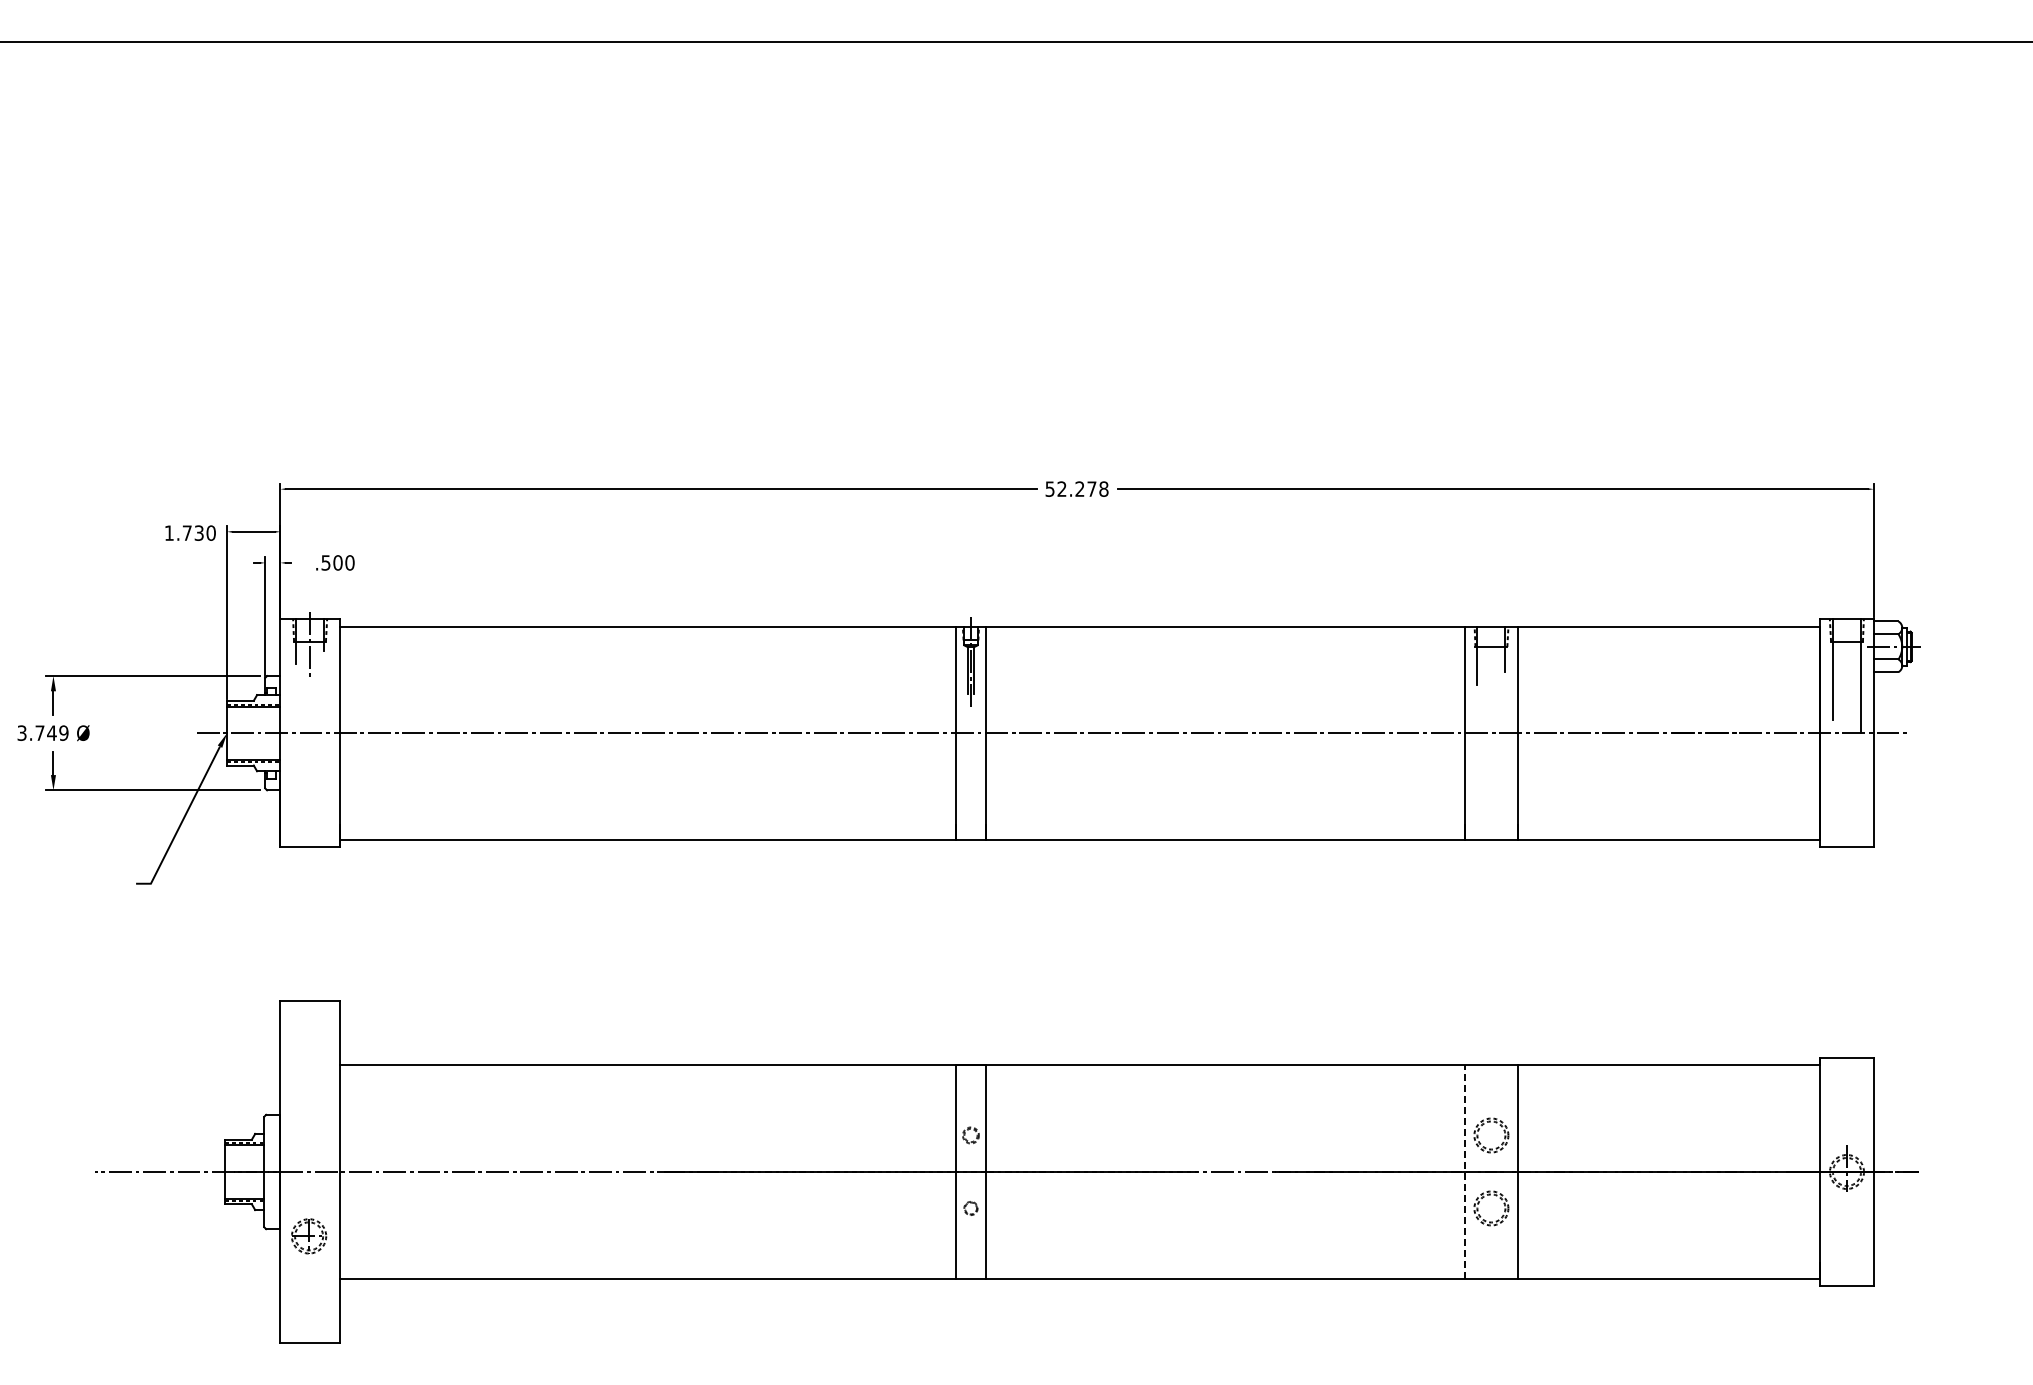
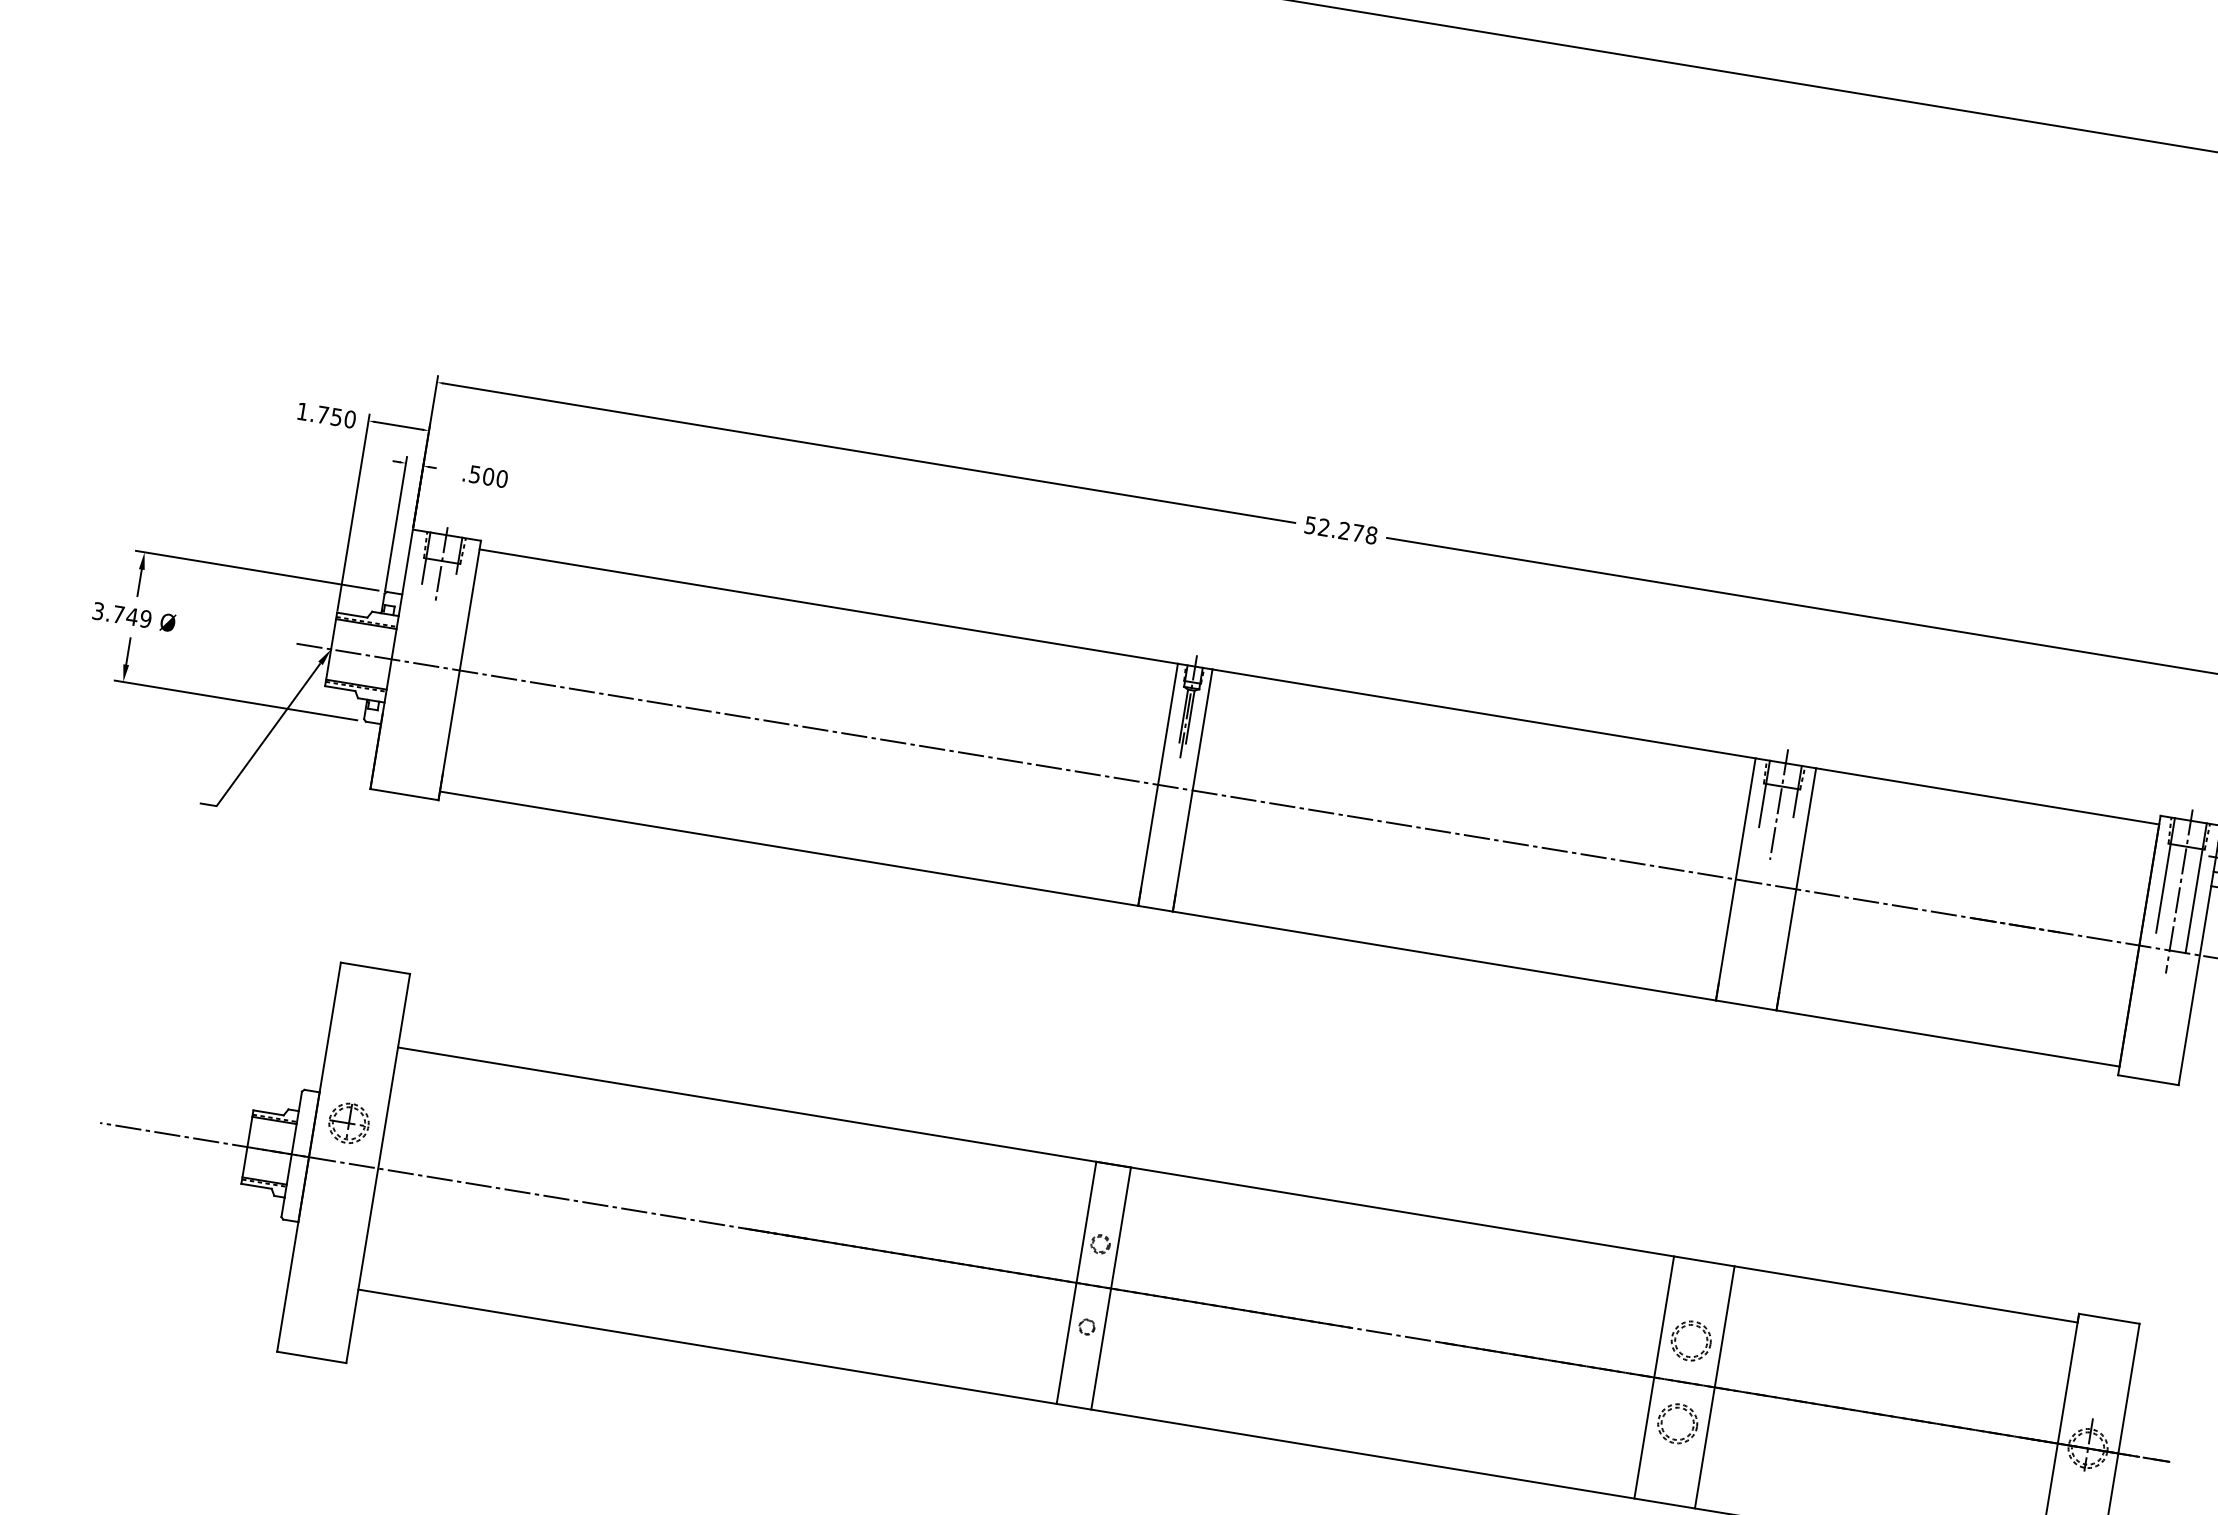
text: (199, 532) -> (337, 416), 1.730 -> 1.750
line: (1491, 662) -> (1779, 804), added
line: (1847, 680) -> (2179, 890), added
line: (1464, 1171) -> (1654, 1376), dashed -> solid
part: (309, 1236) -> (349, 1123), moved

